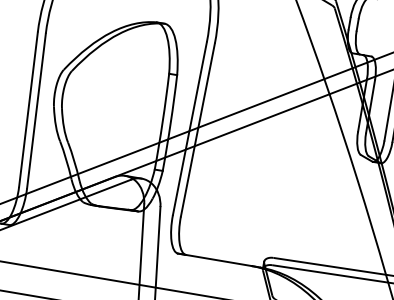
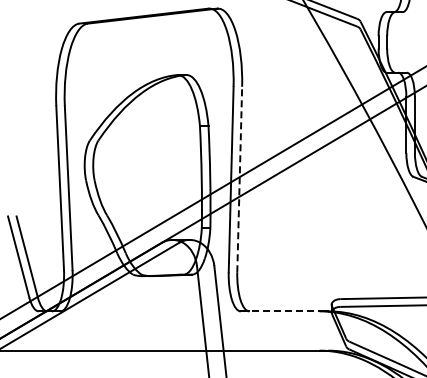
line: (197, 129) -> (239, 179), solid -> dashed
line: (215, 259) -> (280, 311), solid -> dashed

